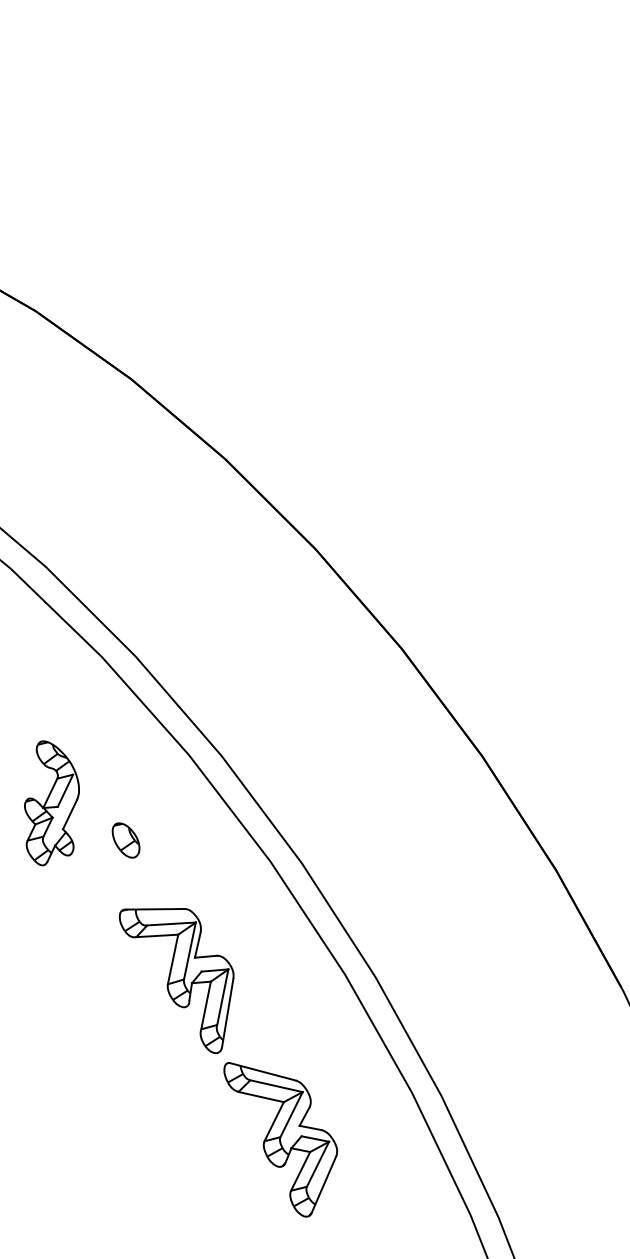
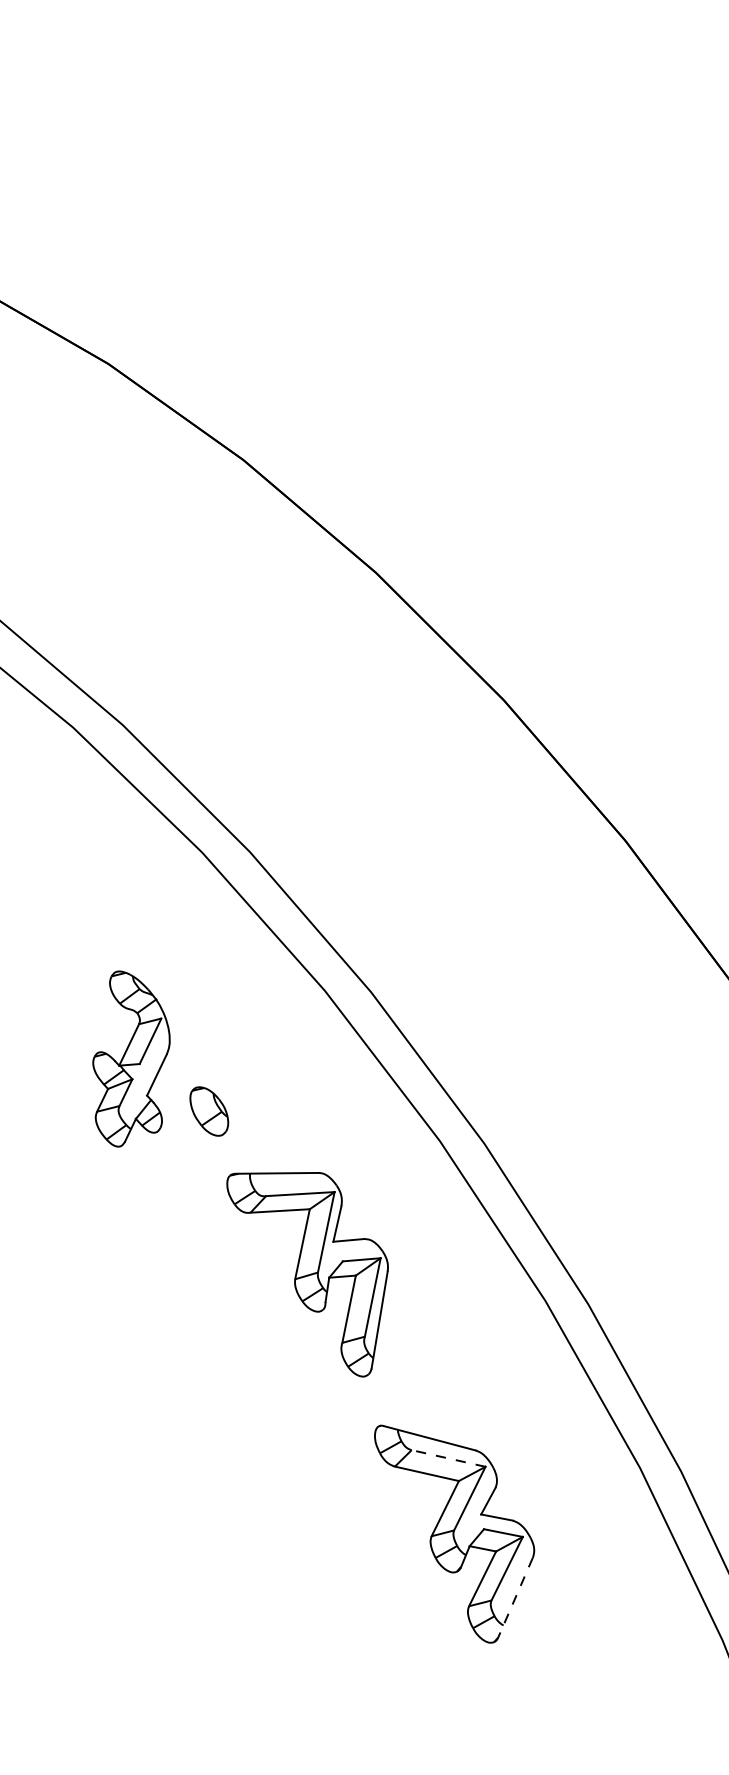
part: (125, 840) -> (208, 1111), moved
part: (176, 981) -> (307, 1275), moved
line: (276, 1086) -> (448, 1458), solid -> dashed
line: (323, 1184) -> (514, 1597), solid -> dashed

